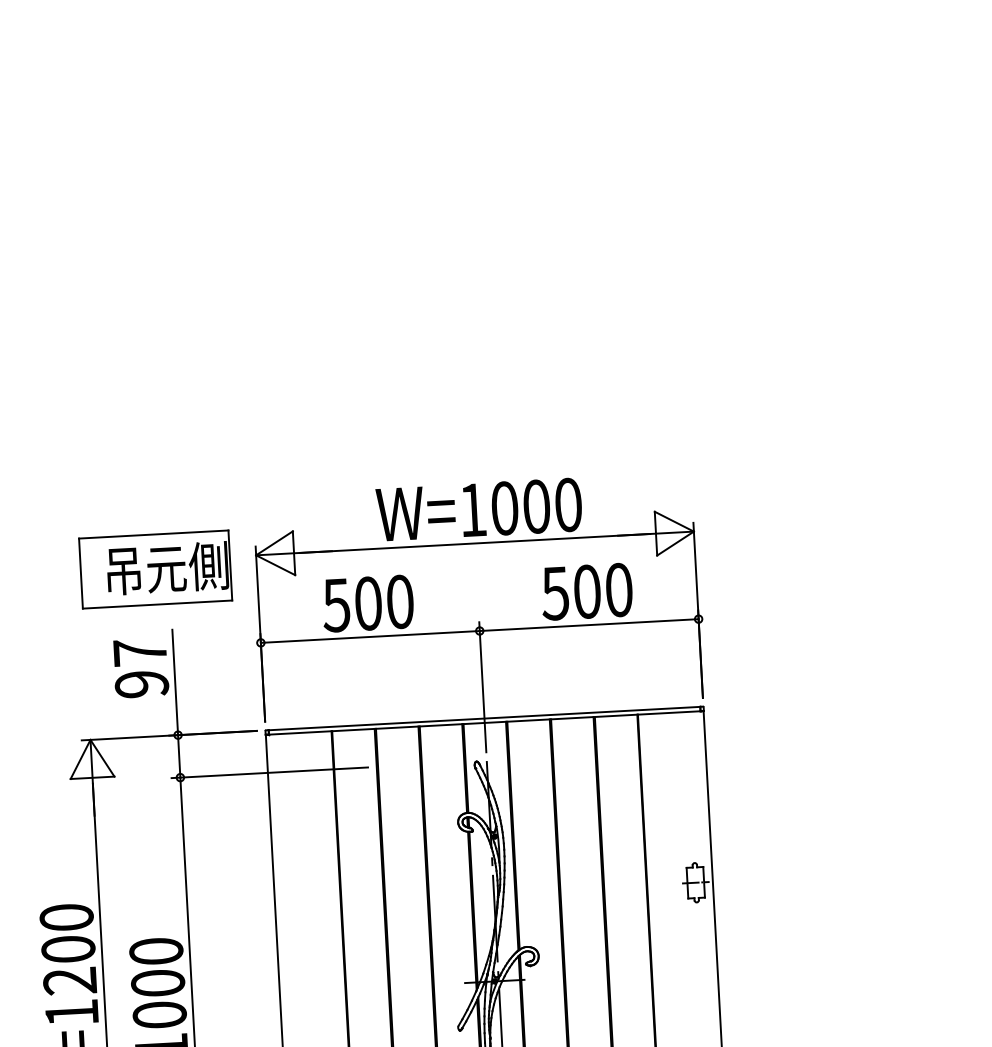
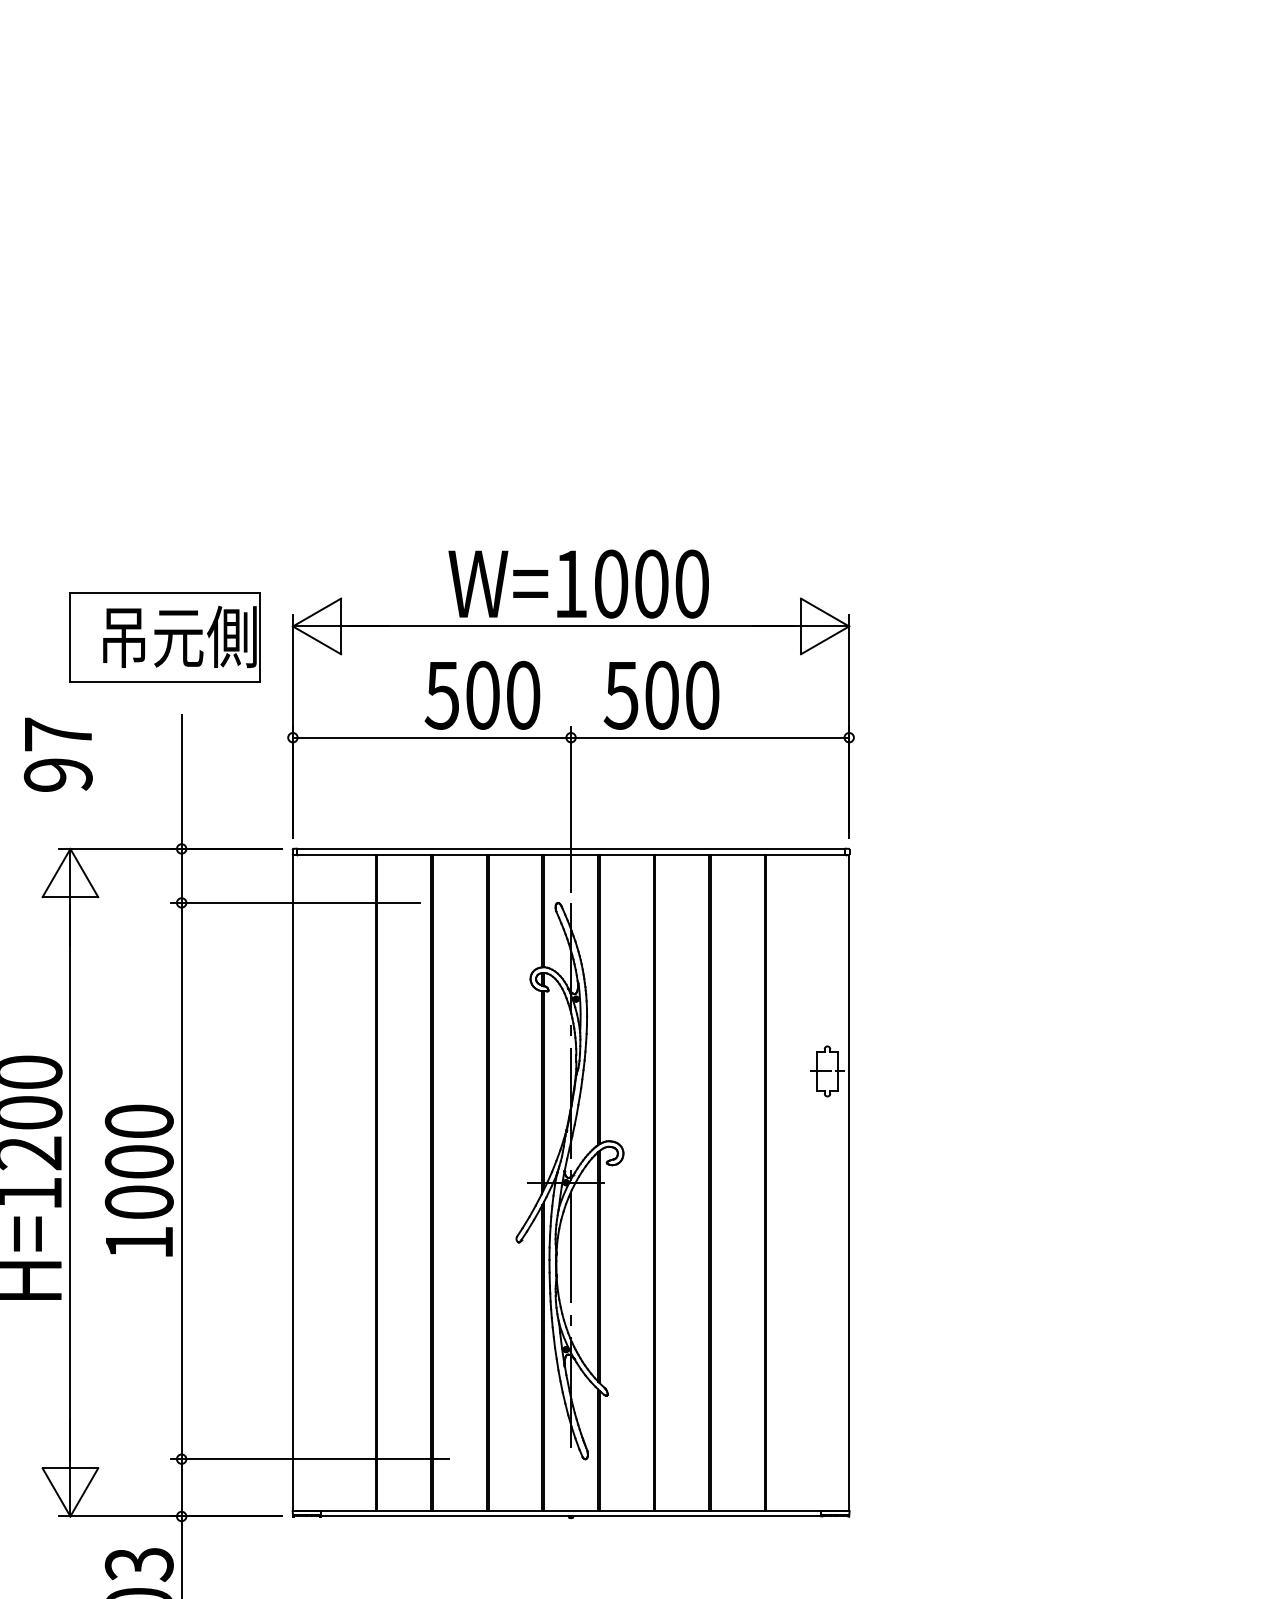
text: (586, 591) -> (661, 694), moved
text: (368, 602) -> (482, 694), moved
text: (140, 668) -> (57, 754), moved

